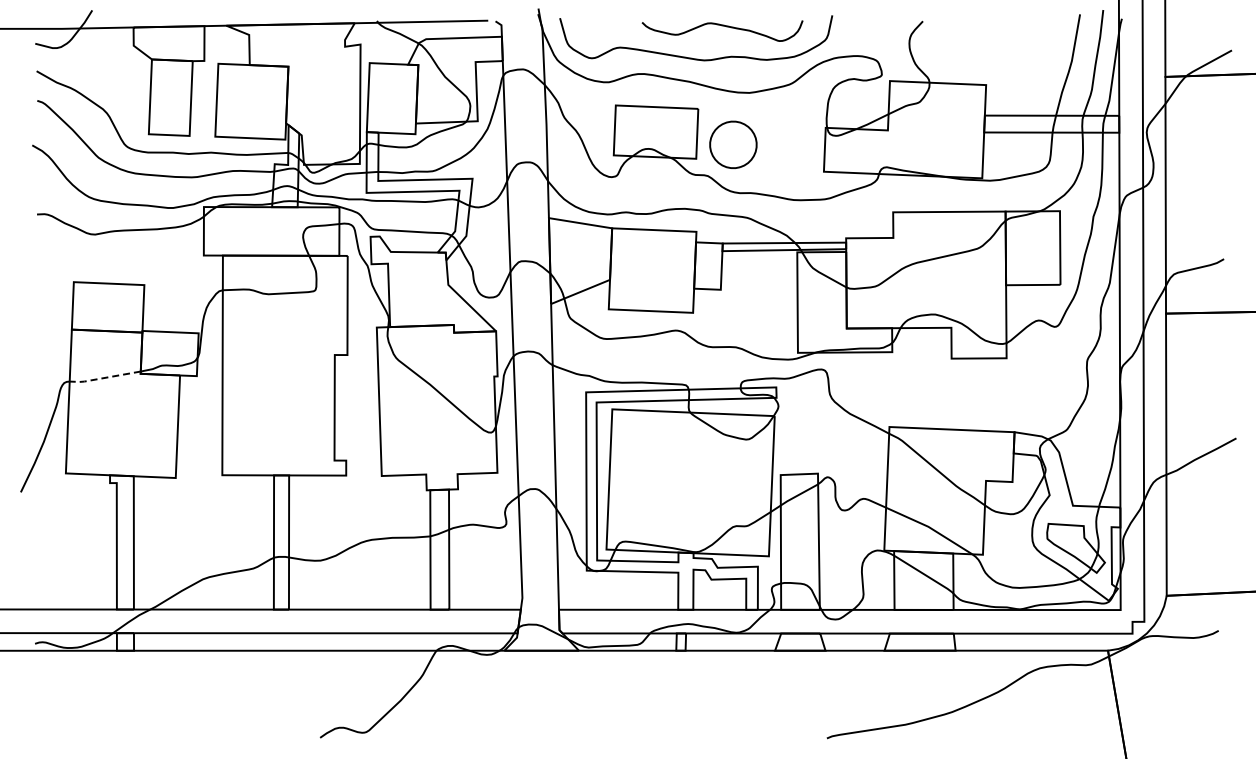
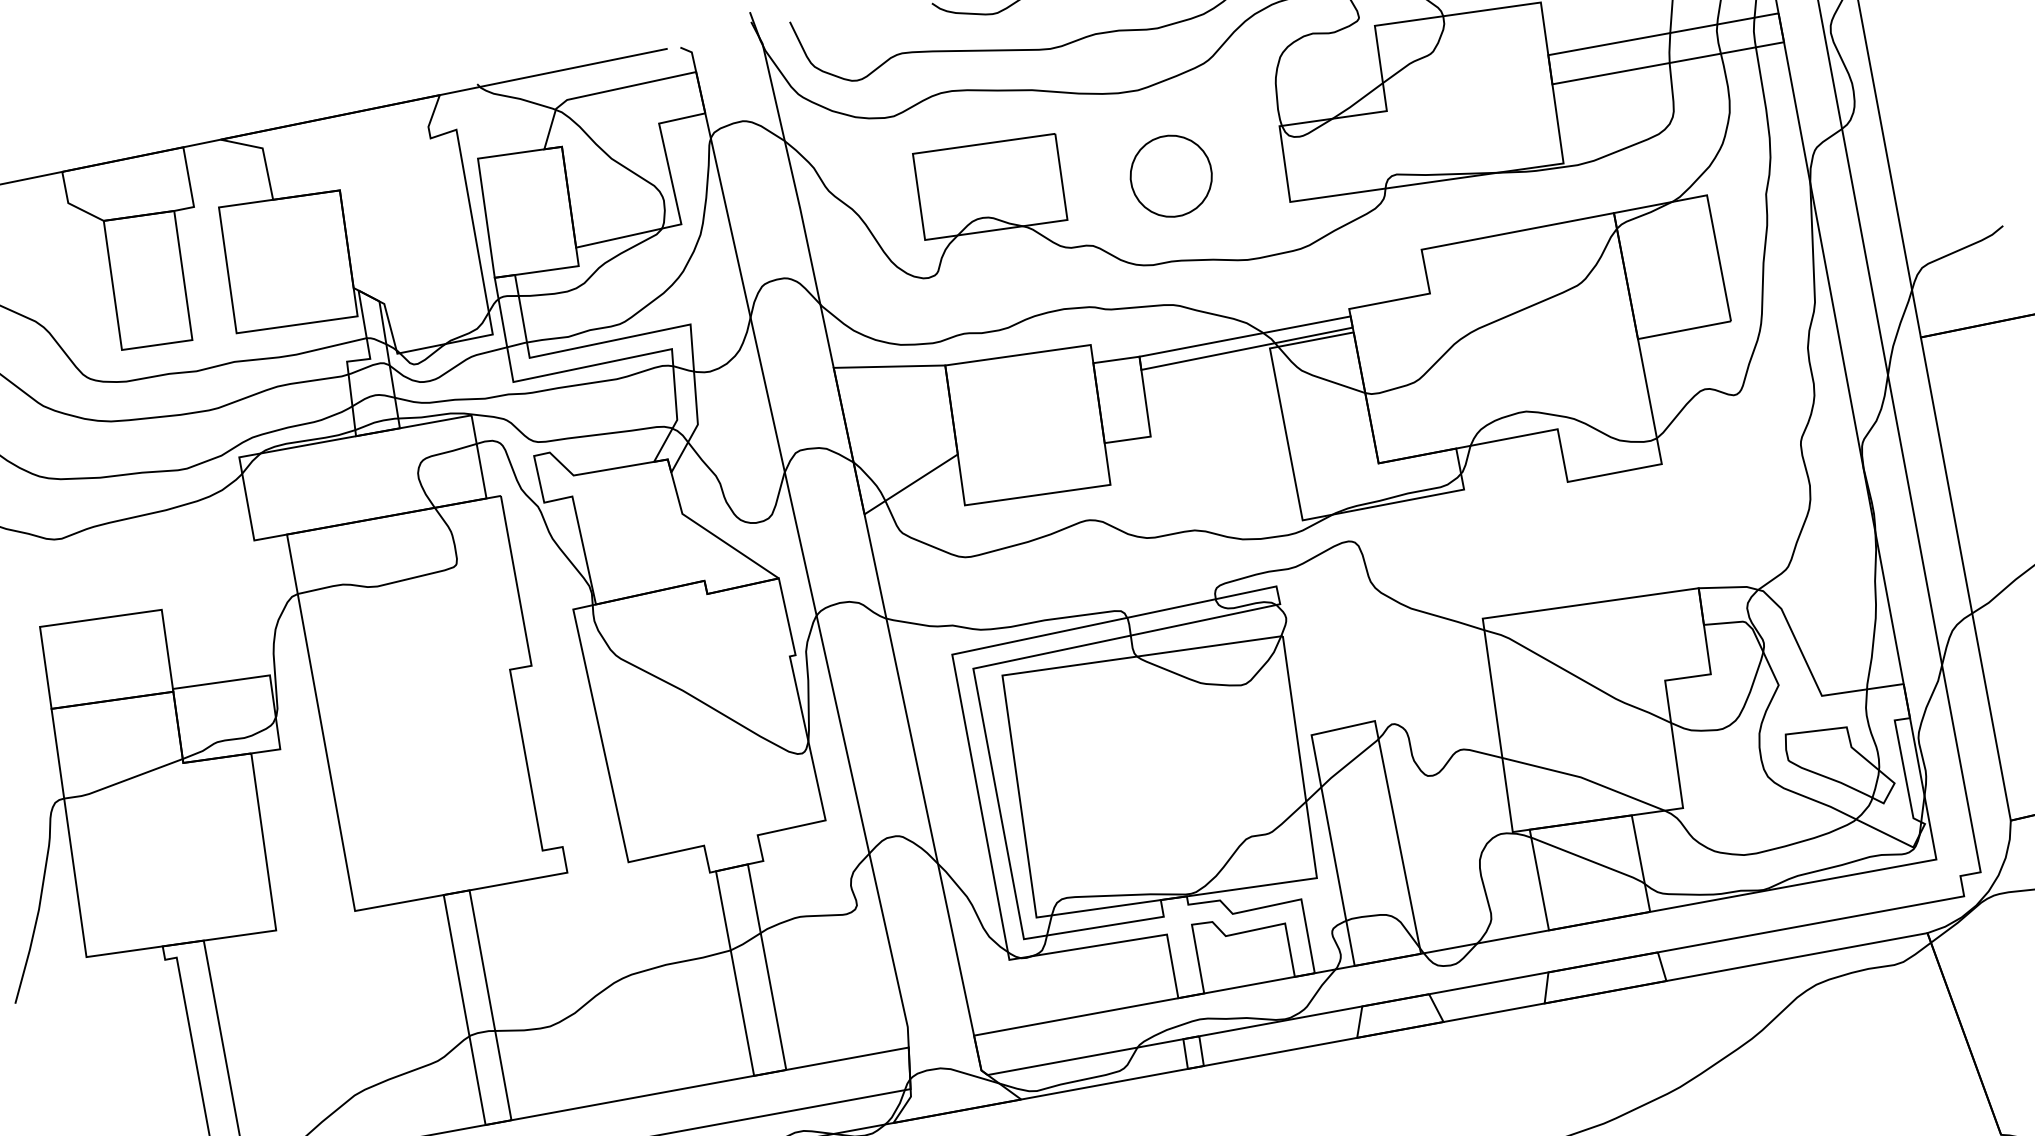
part: (733, 144) -> (1171, 175), moved
line: (103, 378) -> (121, 782), dashed -> solid

